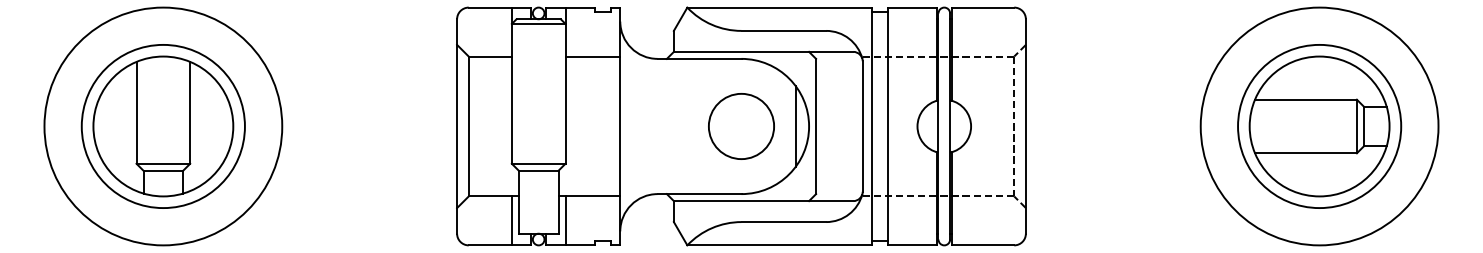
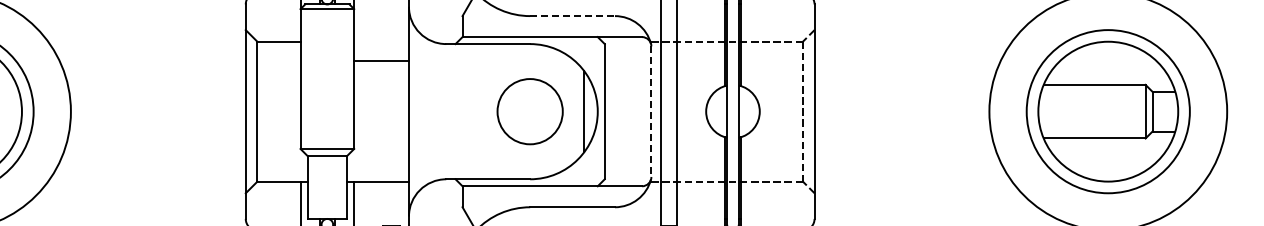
line: (784, 30) -> (573, 15), solid -> dashed
line: (592, 56) -> (381, 60), moved
line: (862, 126) -> (651, 111), solid -> dashed

